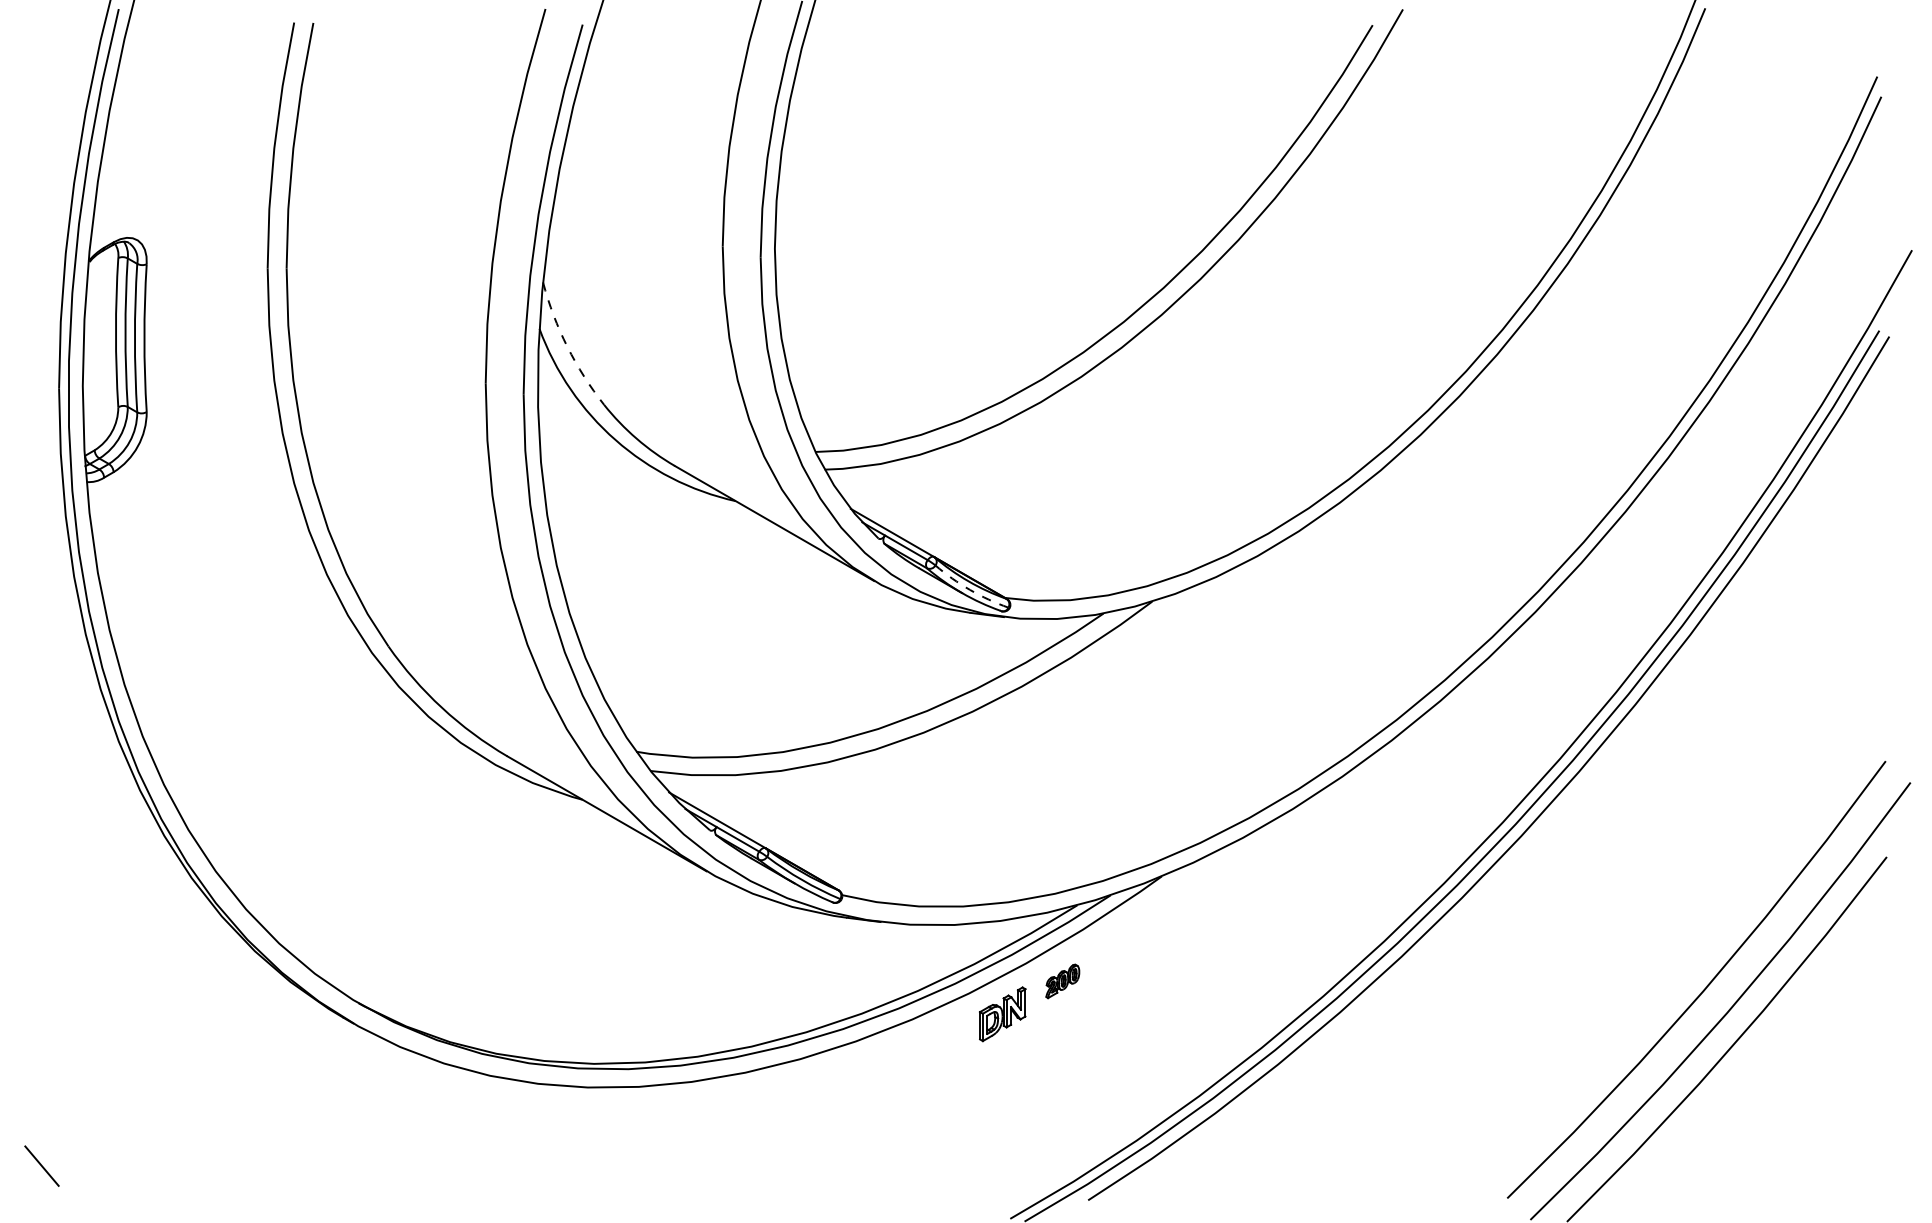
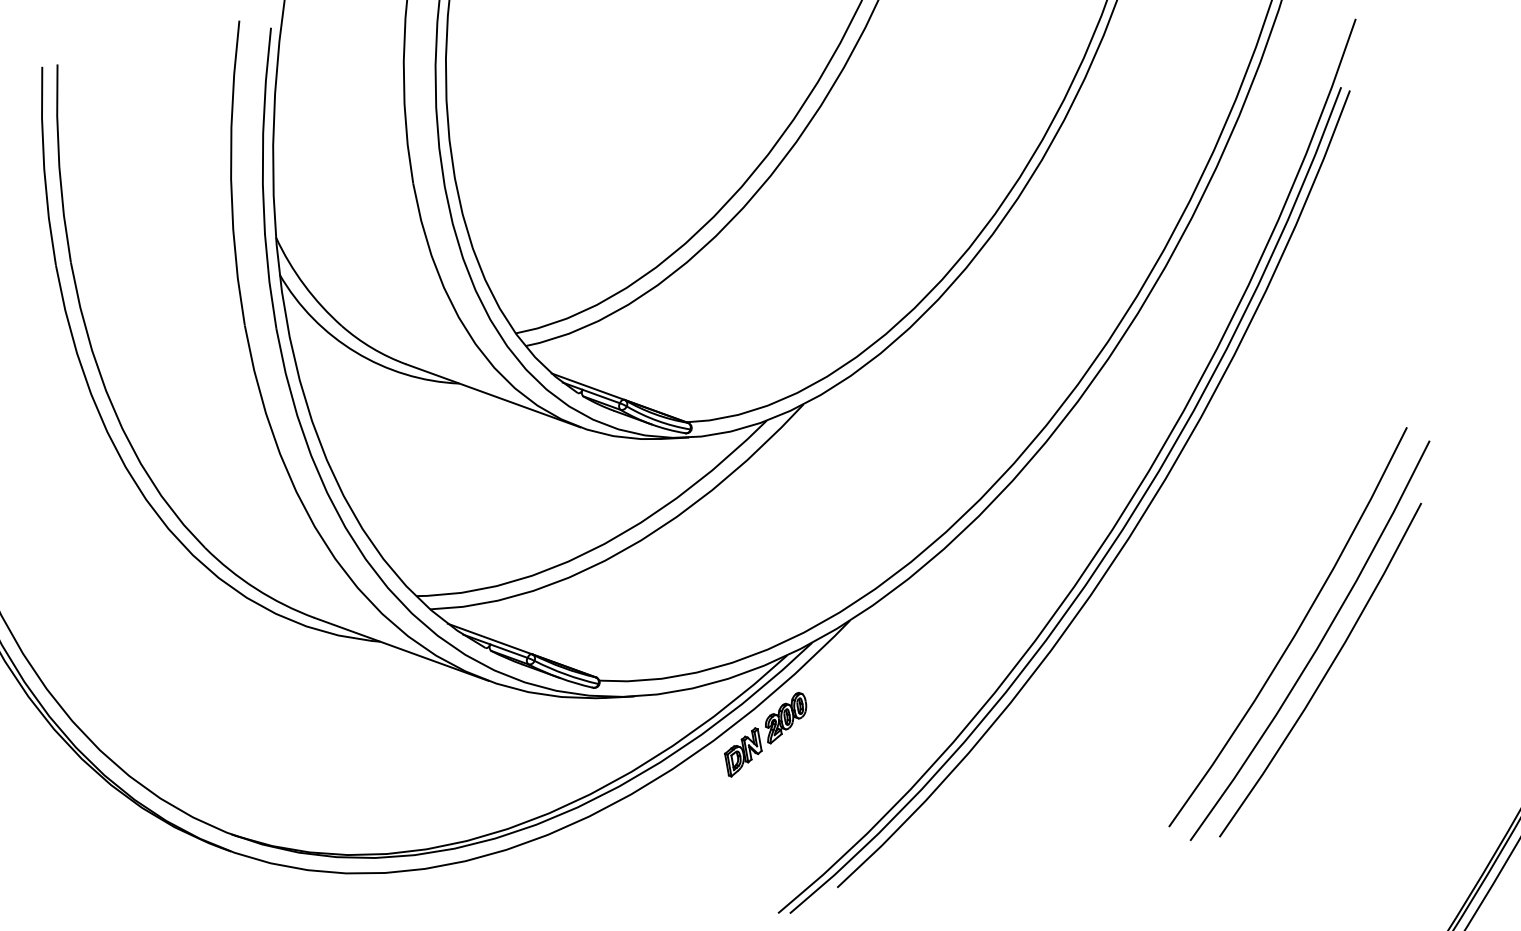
arc: (567, 346) -> (304, 284), dashed -> solid
arc: (970, 589) -> (657, 420), dashed -> solid
part: (1062, 981) -> (786, 717), size x1.67

